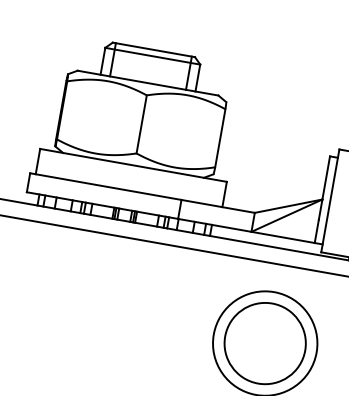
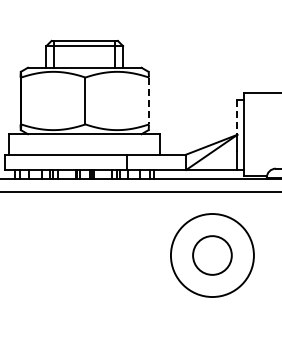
line: (219, 138) -> (148, 101), solid -> dashed
line: (326, 178) -> (237, 117), solid -> dashed
circle: (265, 343) -> (212, 255), size x0.6

